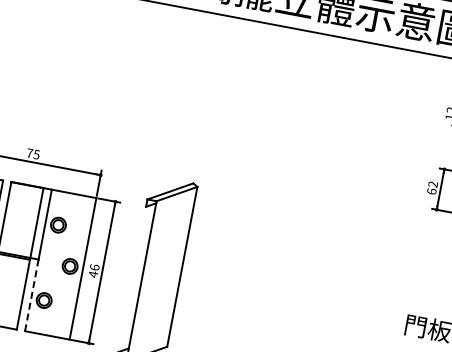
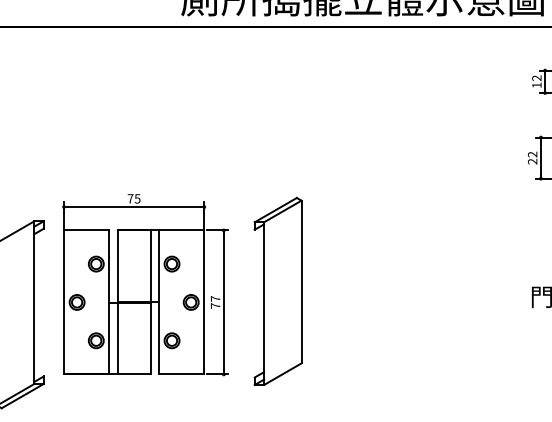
text: (431, 191) -> (532, 161), 62 -> 22
text: (94, 271) -> (215, 302), 46 -> 77
line: (31, 295) -> (158, 338), dashed -> solid

